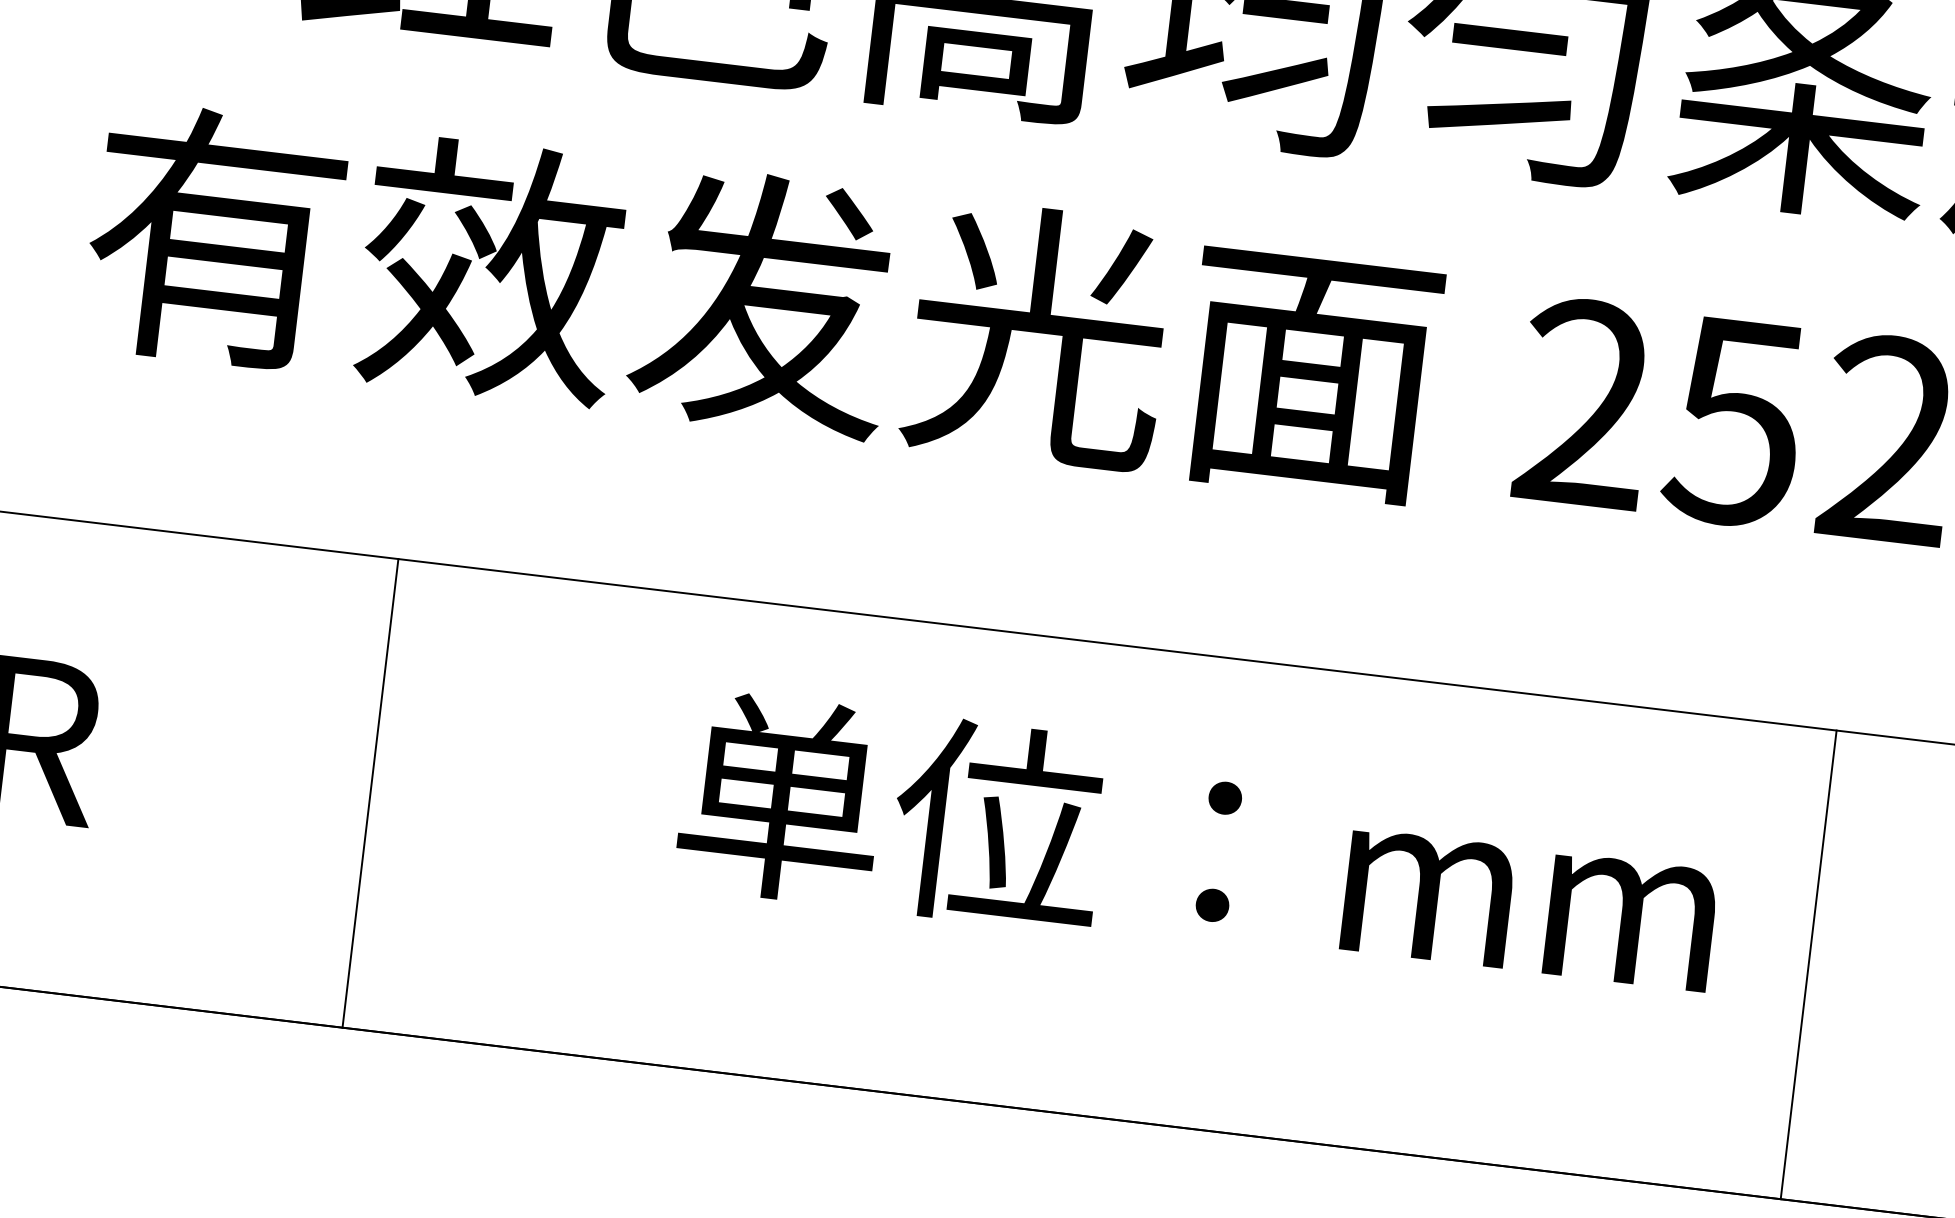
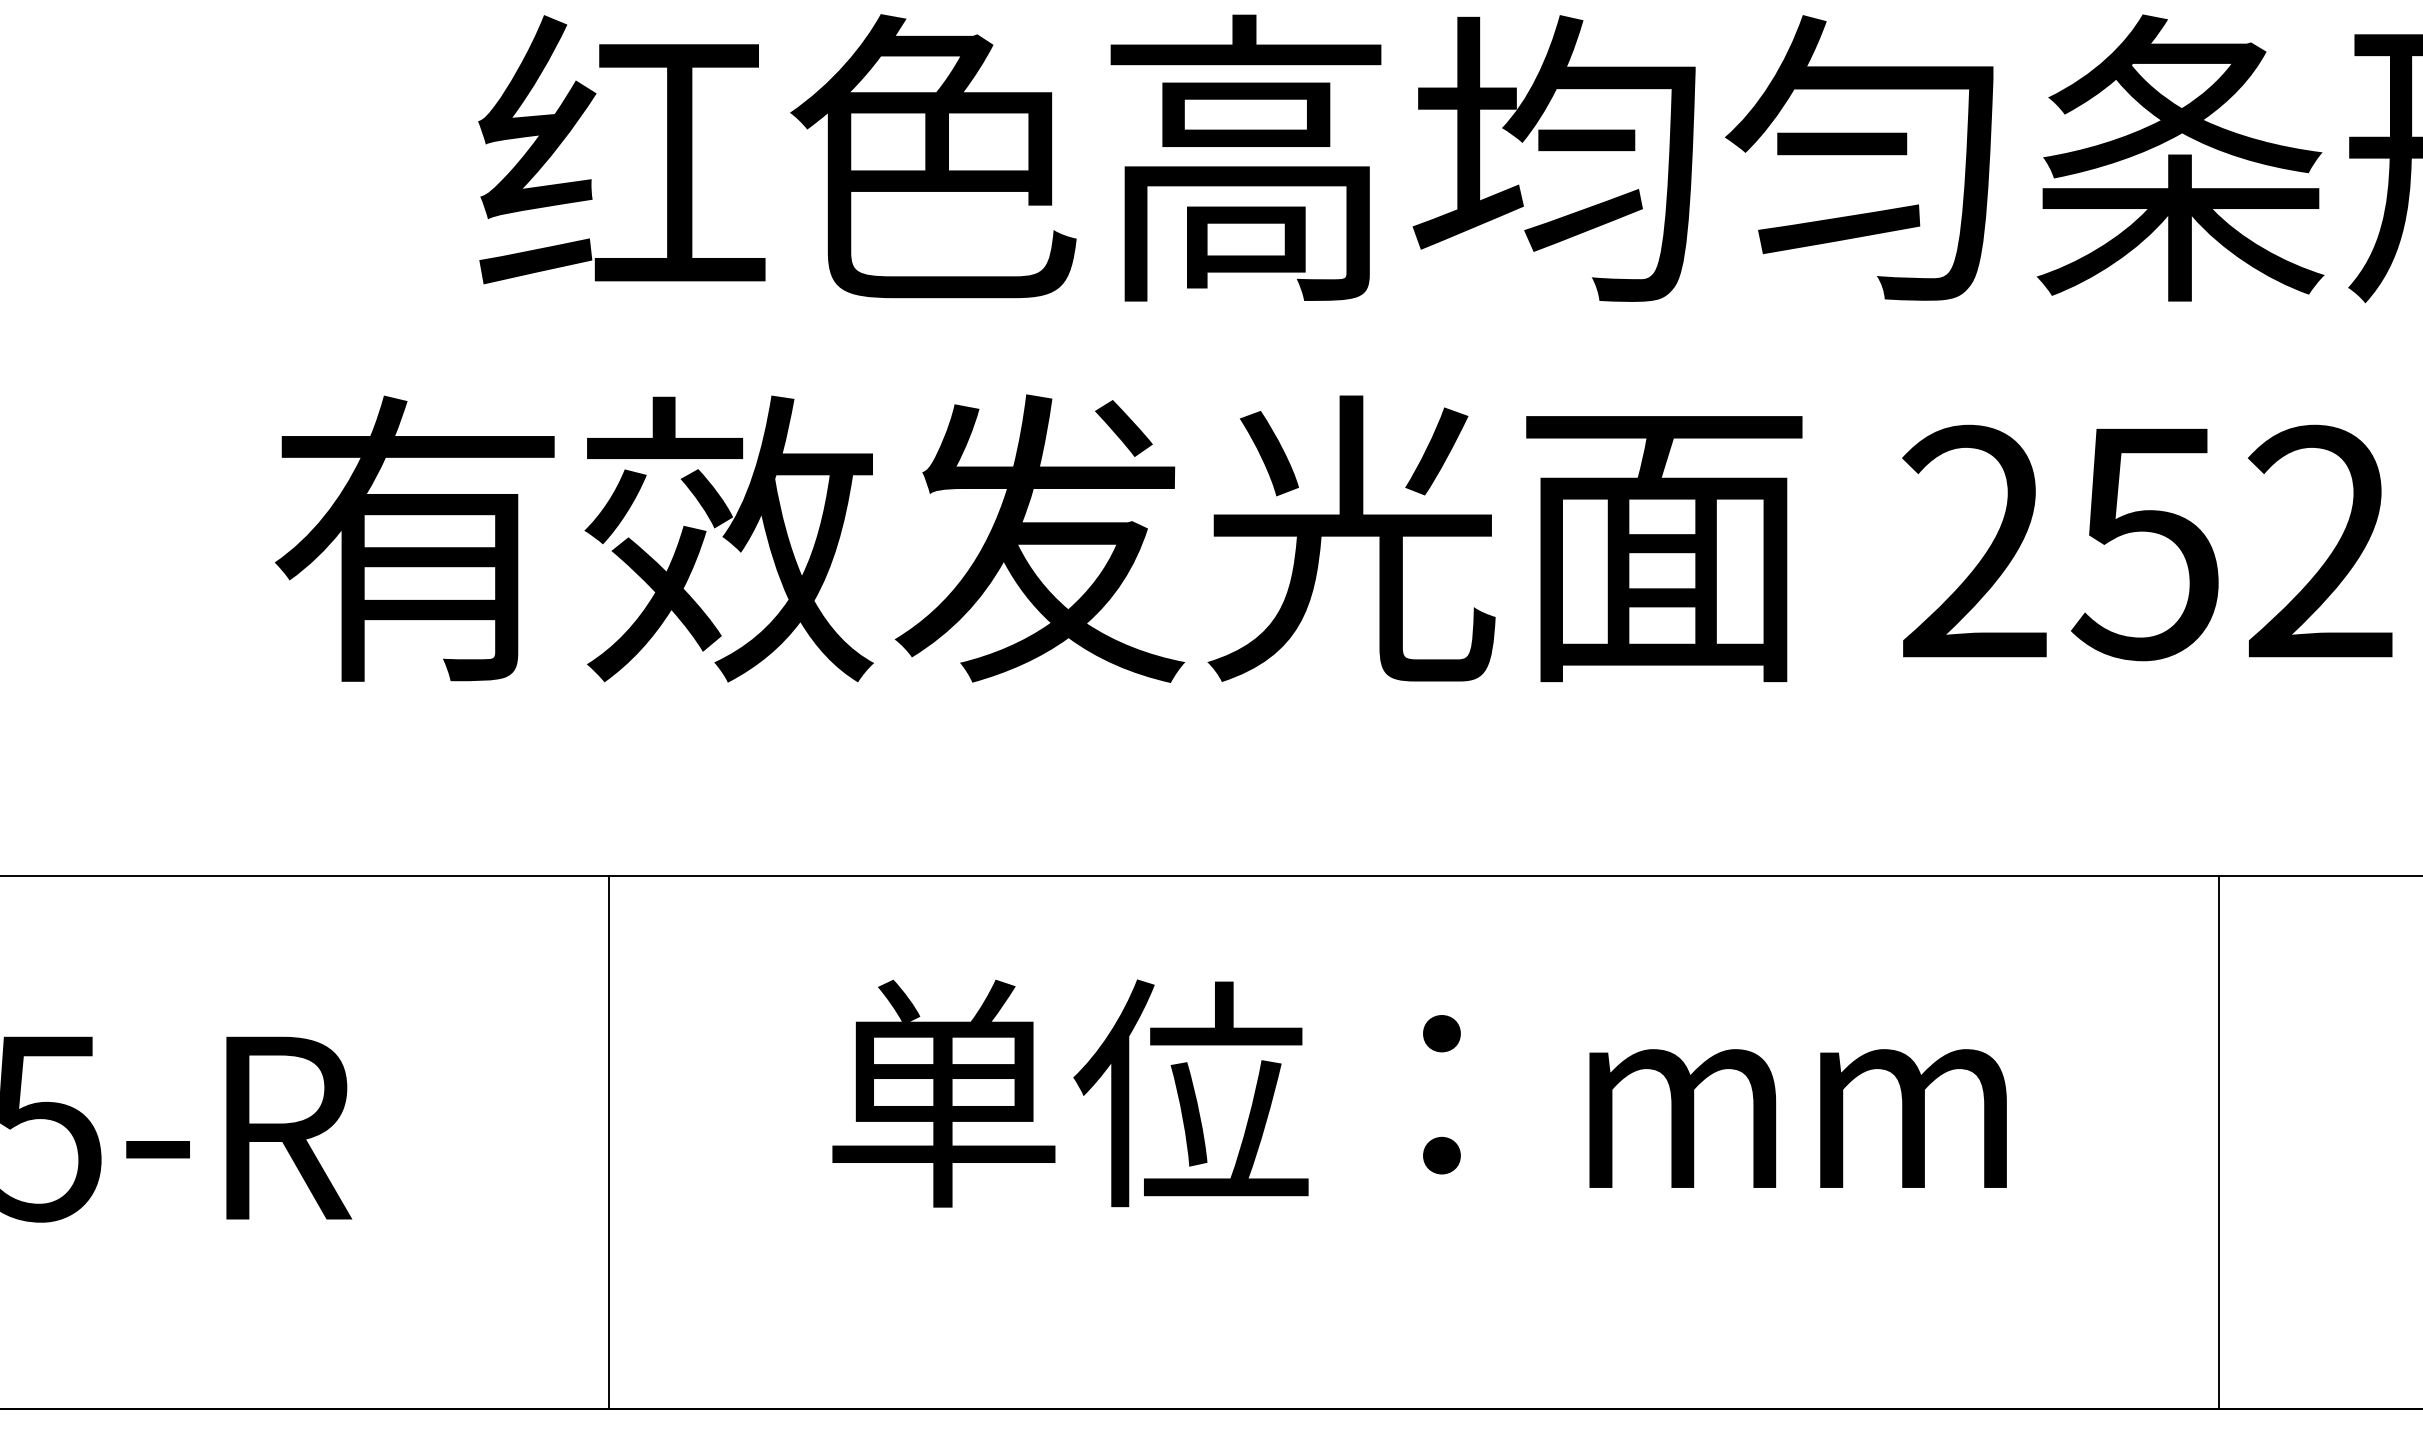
line: (370, 793) -> (608, 1142), moved
text: (1199, 848) -> (1419, 1093), moved
line: (1808, 964) -> (2218, 1142), moved

